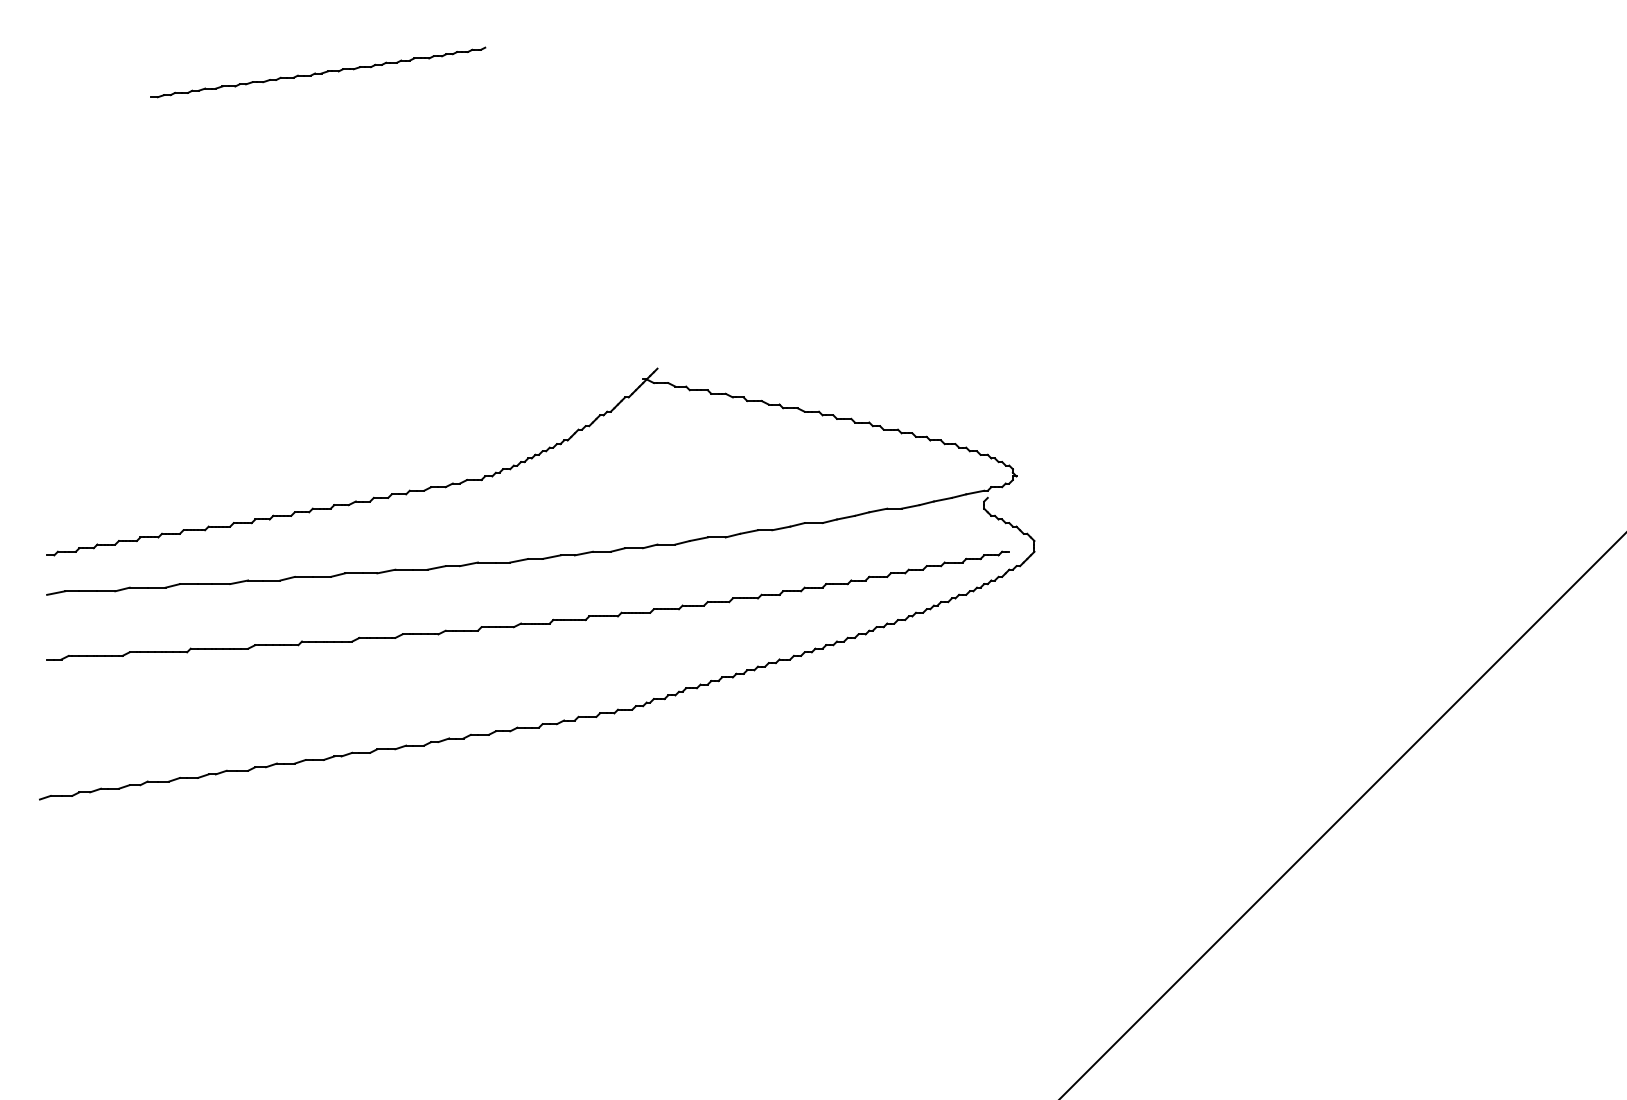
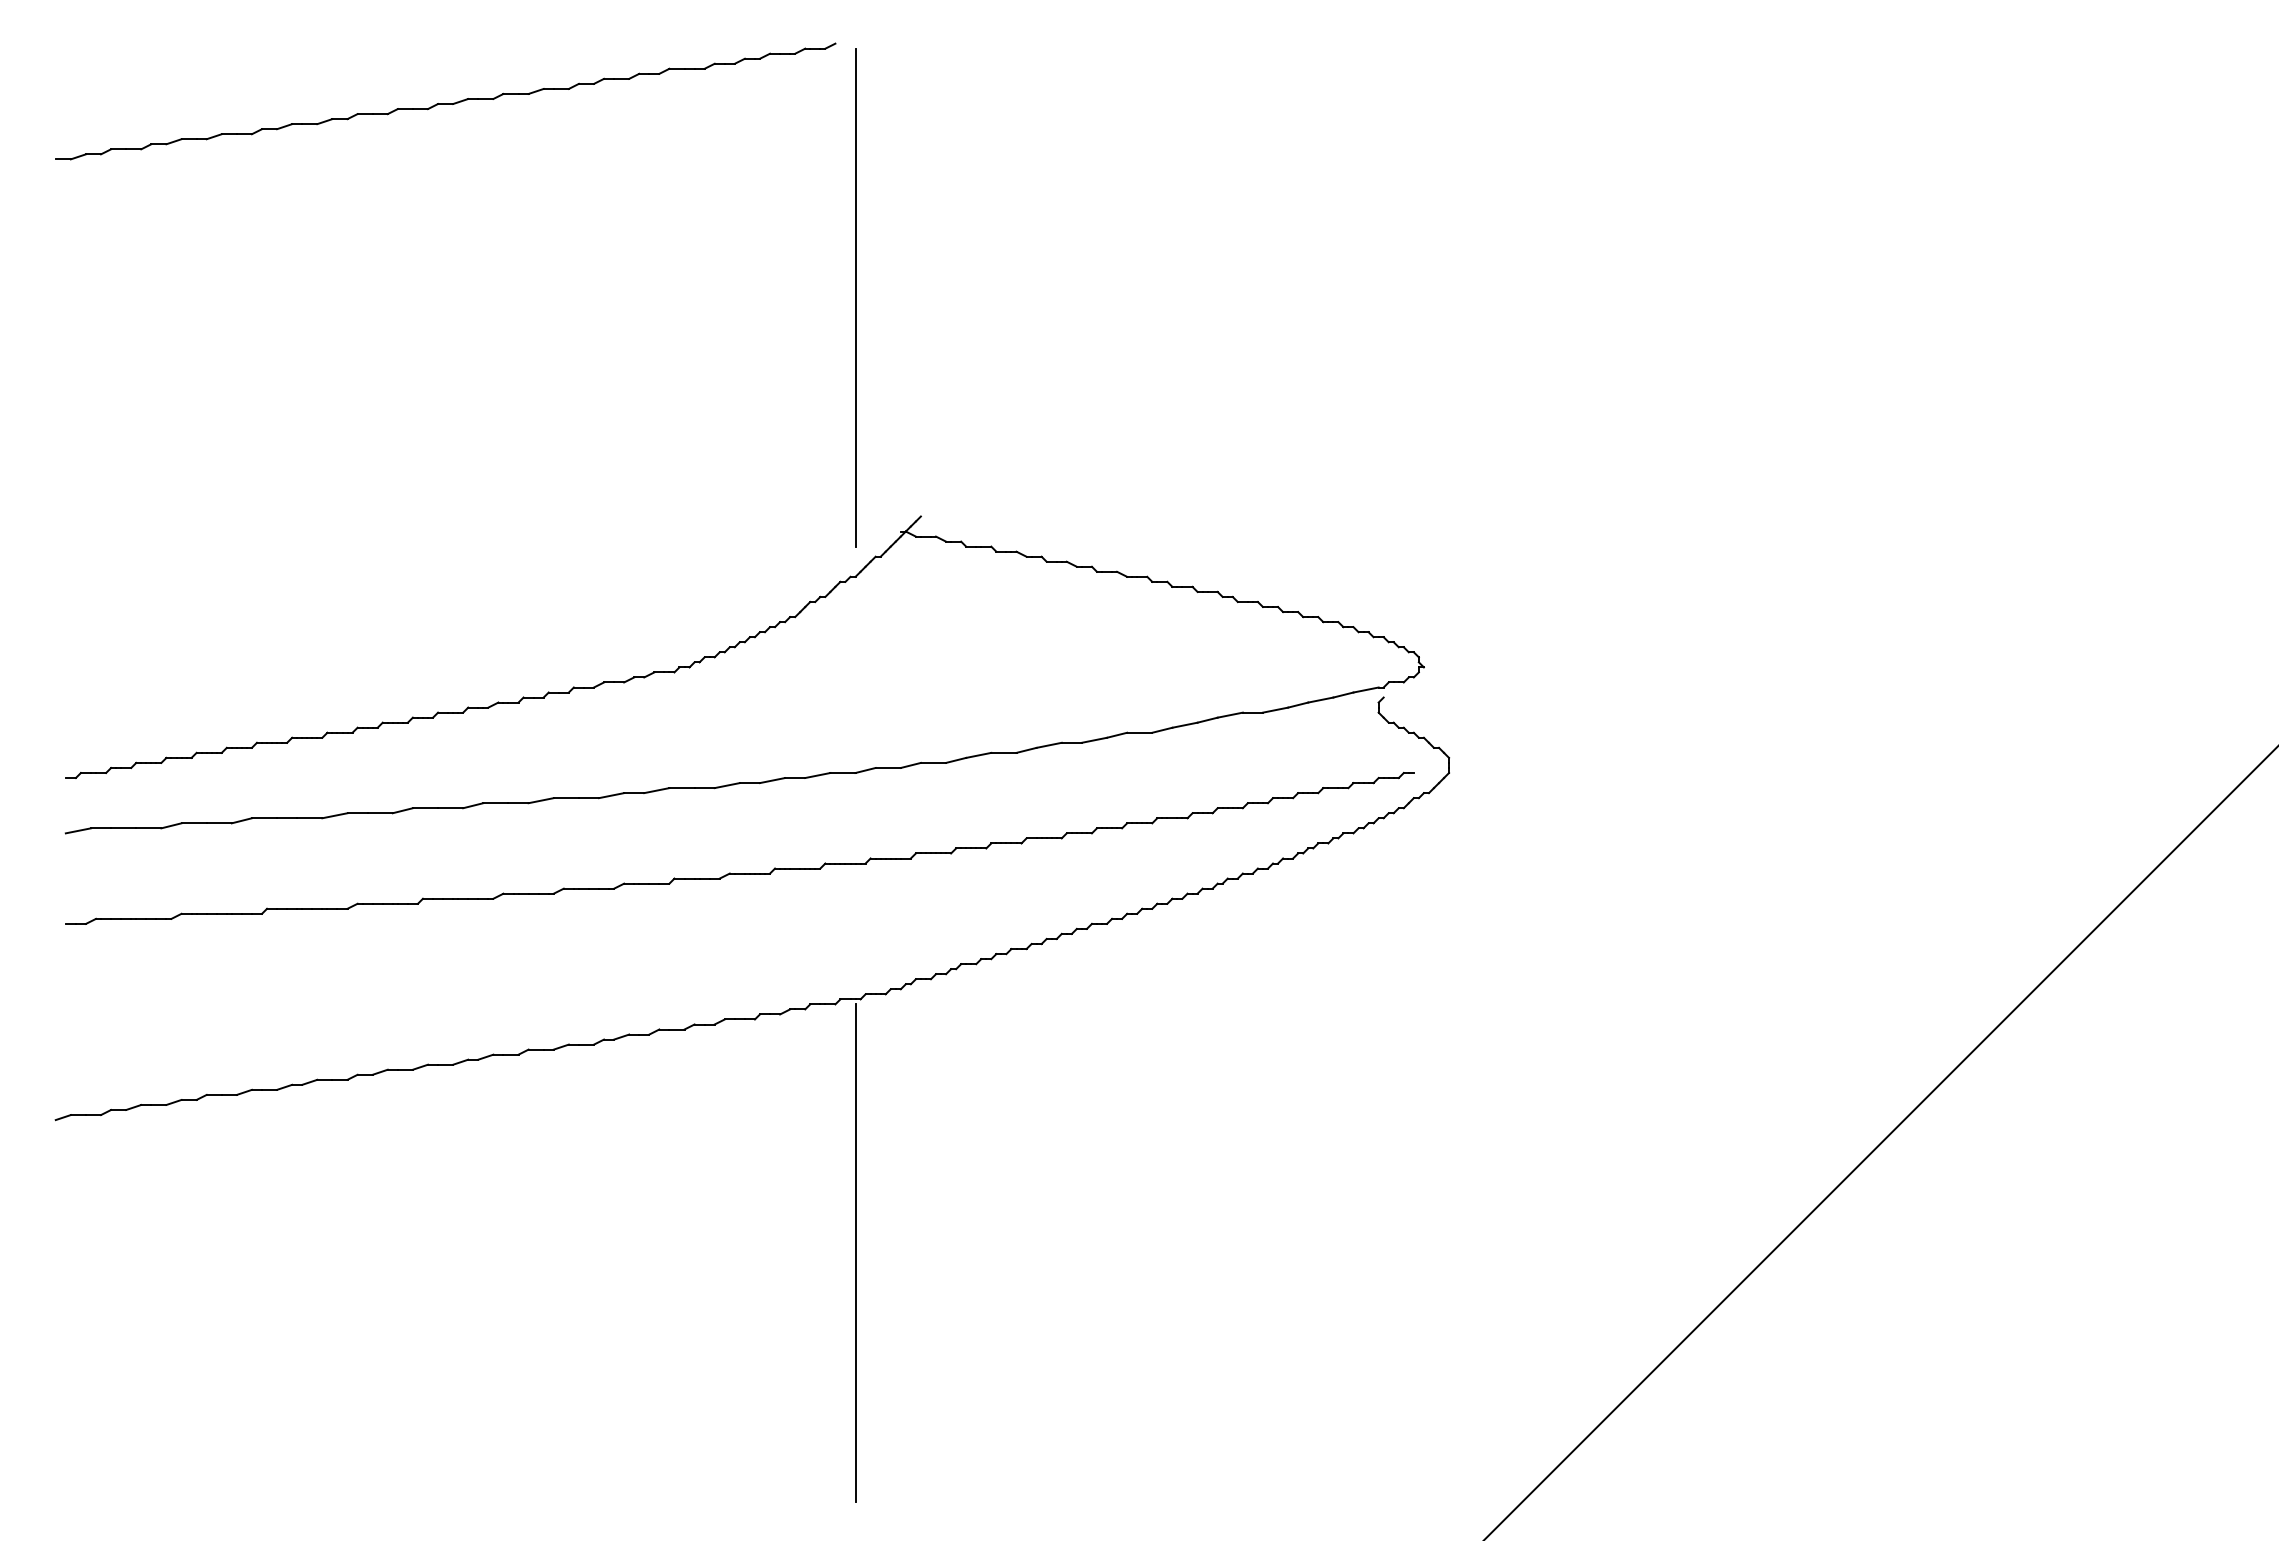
part: (318, 72) -> (445, 101), size x1.67
line: (610, 212) -> (855, 297), added
line: (610, 894) -> (855, 1253), added

